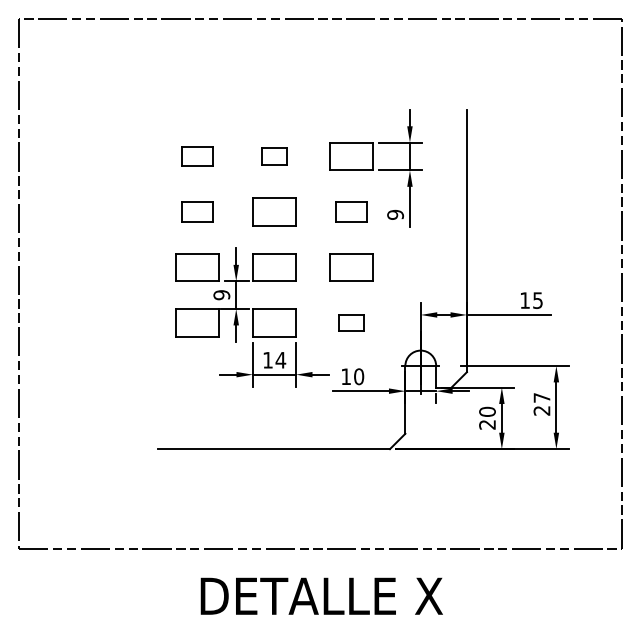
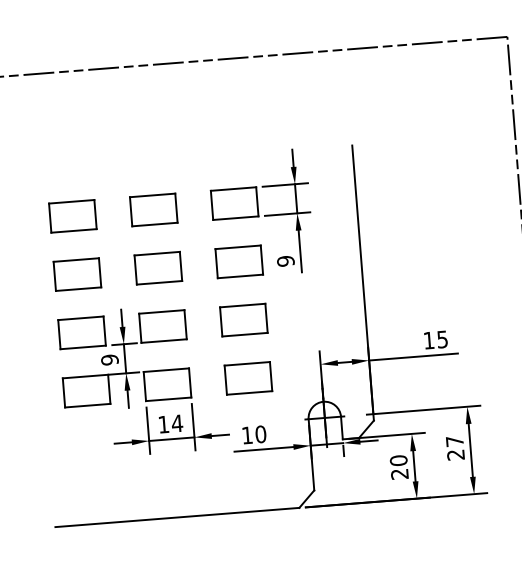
part: (197, 156) -> (72, 216), size x1.43
part: (274, 156) -> (153, 209), size x1.67
part: (197, 211) -> (77, 274), size x1.43
part: (351, 211) -> (239, 261), size x1.43
part: (351, 322) -> (248, 377), size x1.67

